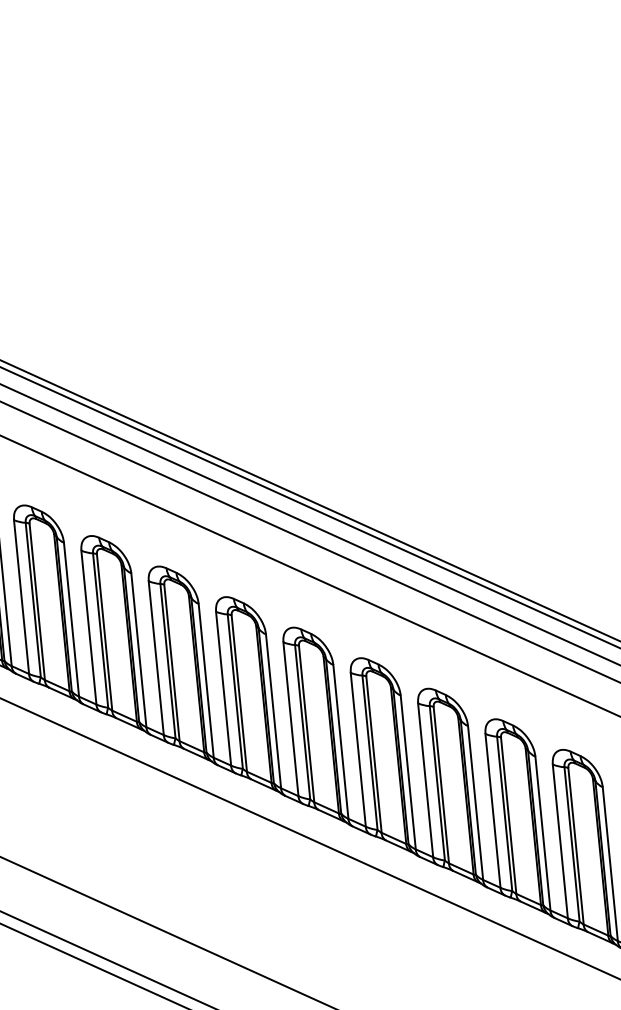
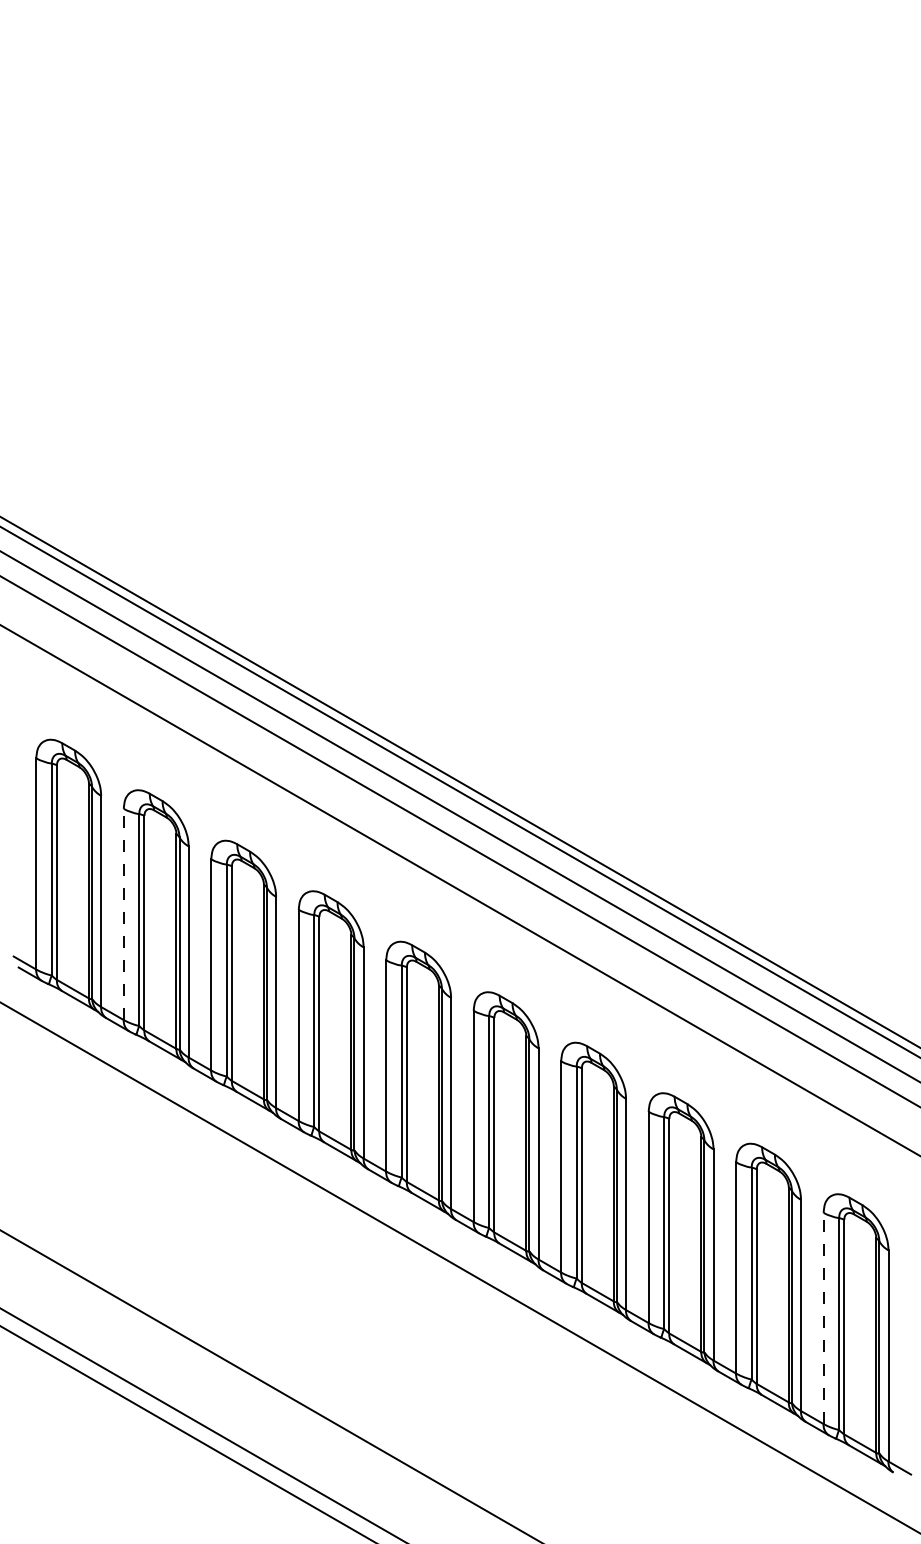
line: (21, 597) -> (123, 914), solid -> dashed
line: (560, 841) -> (823, 1318), solid -> dashed

